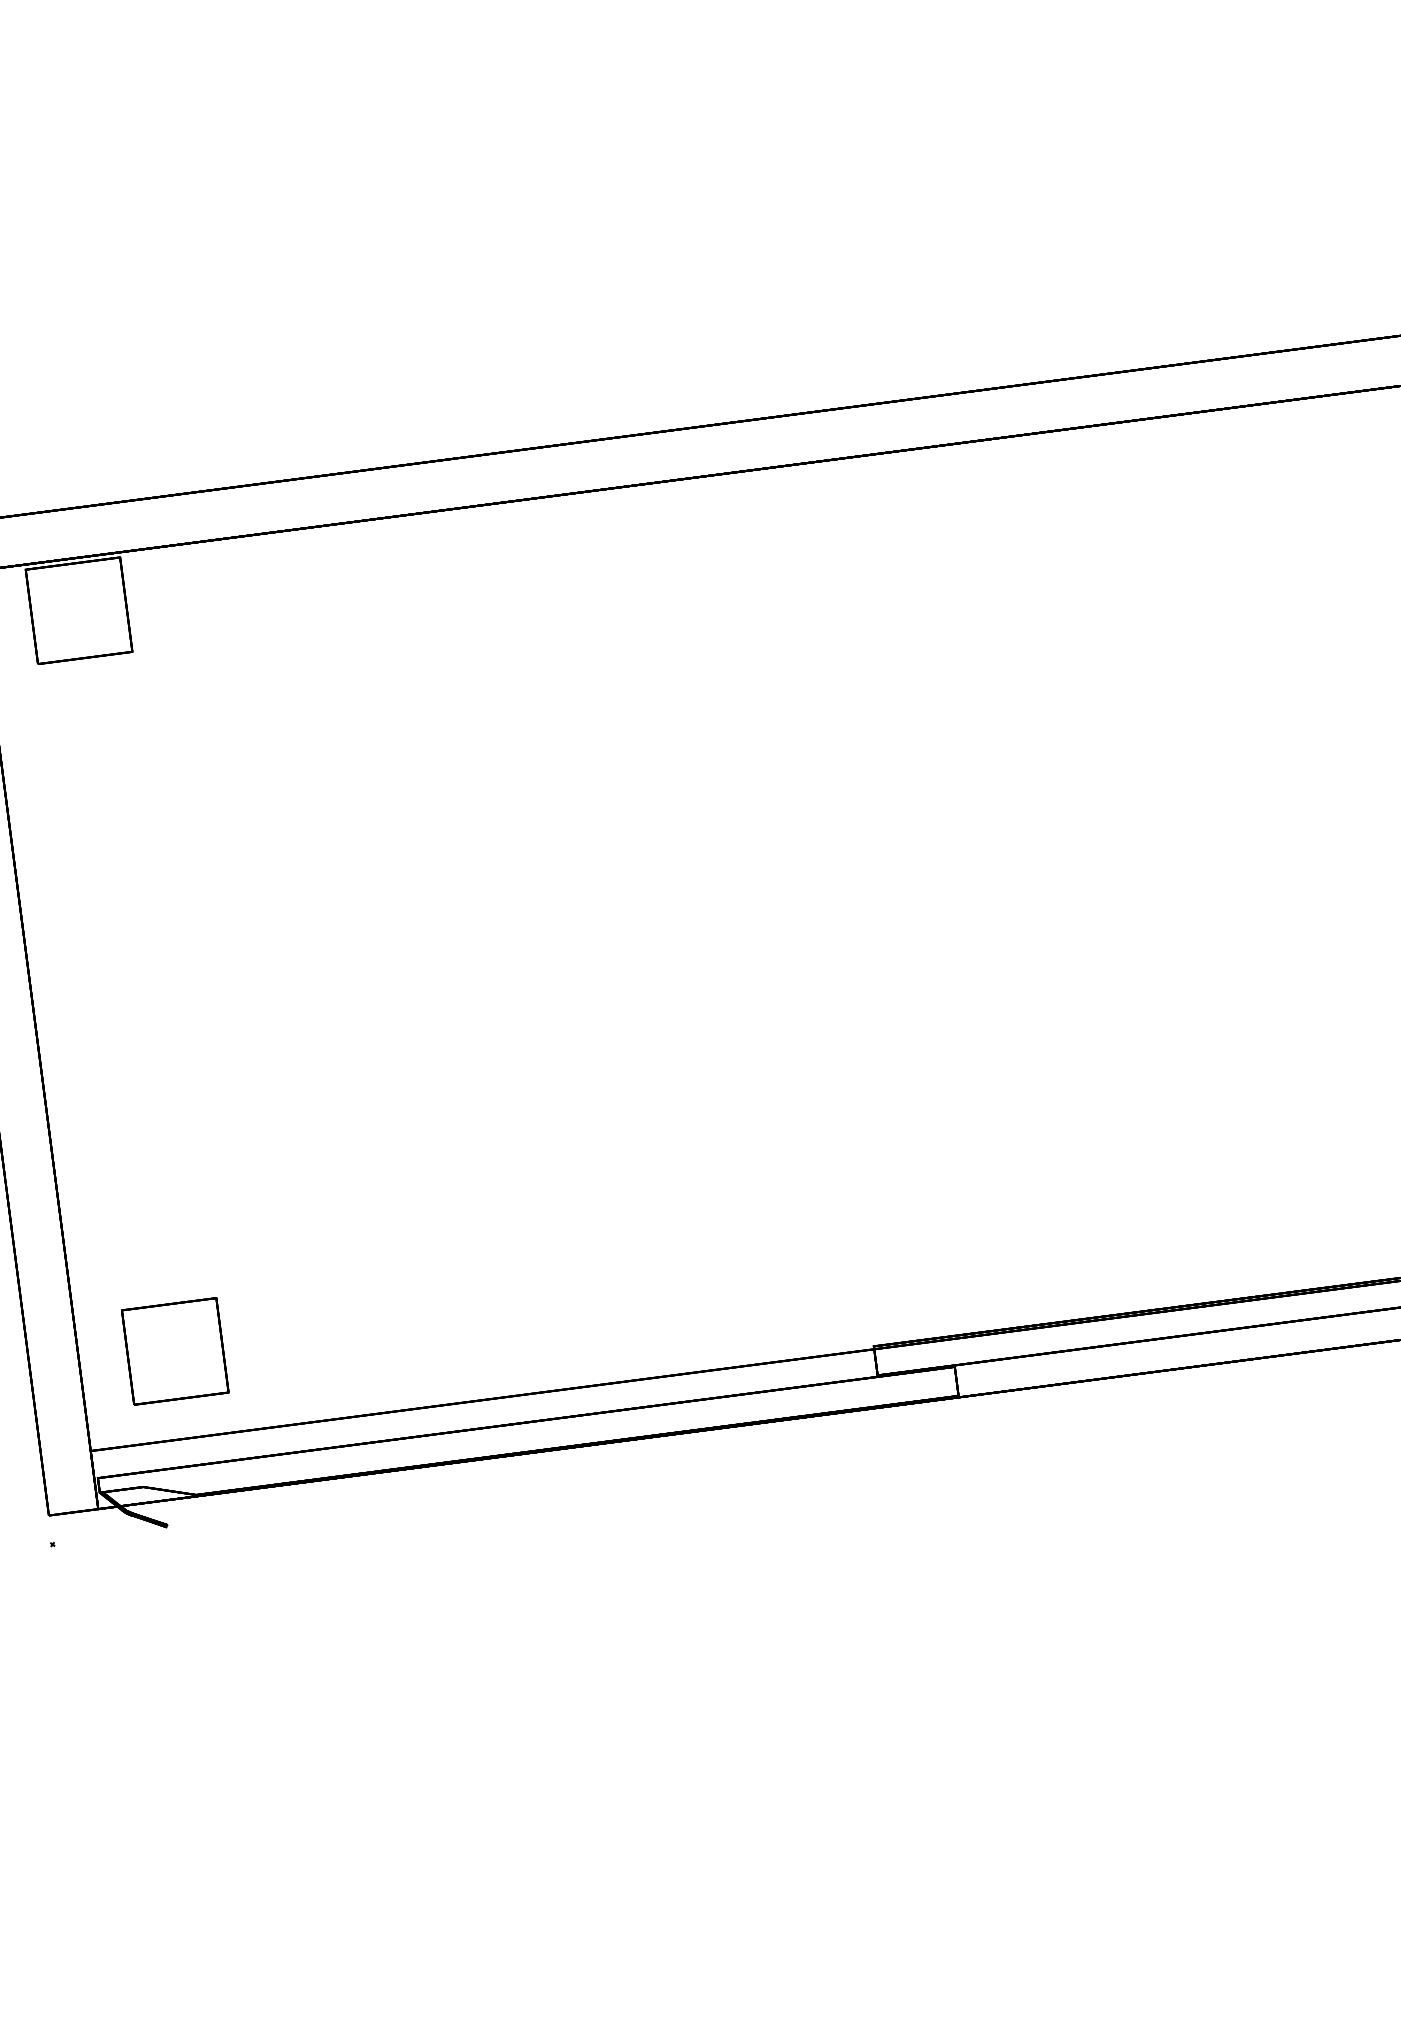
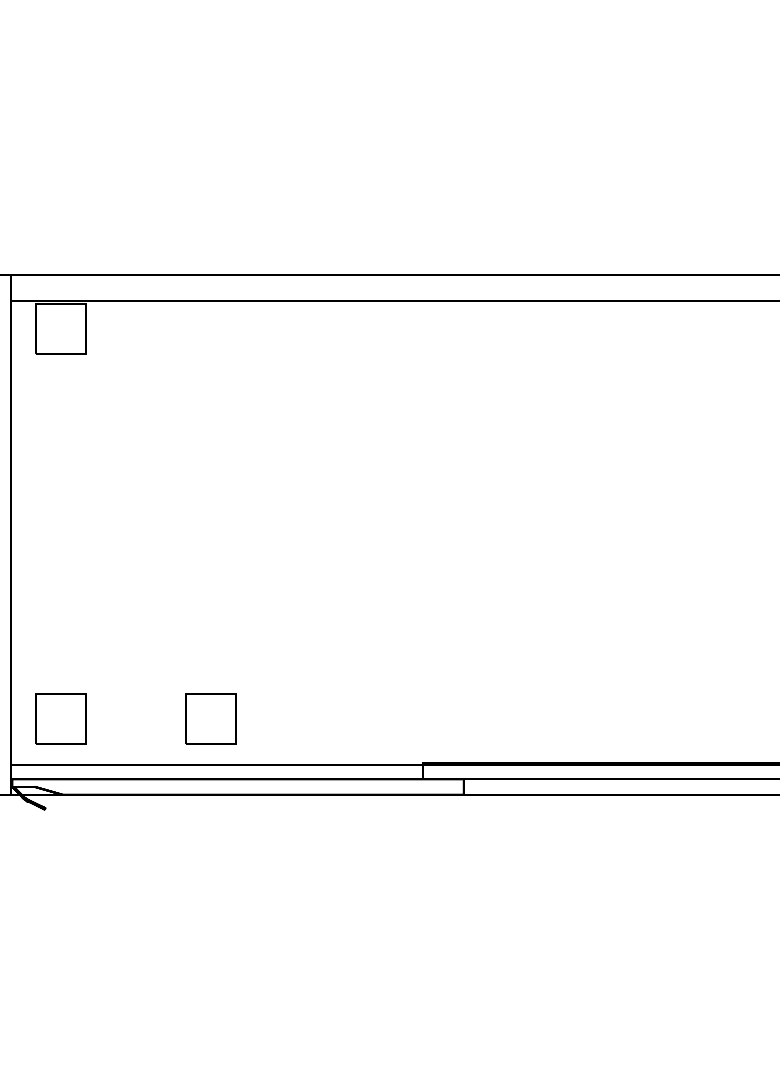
part: (458, 1313) -> (210, 718), added

